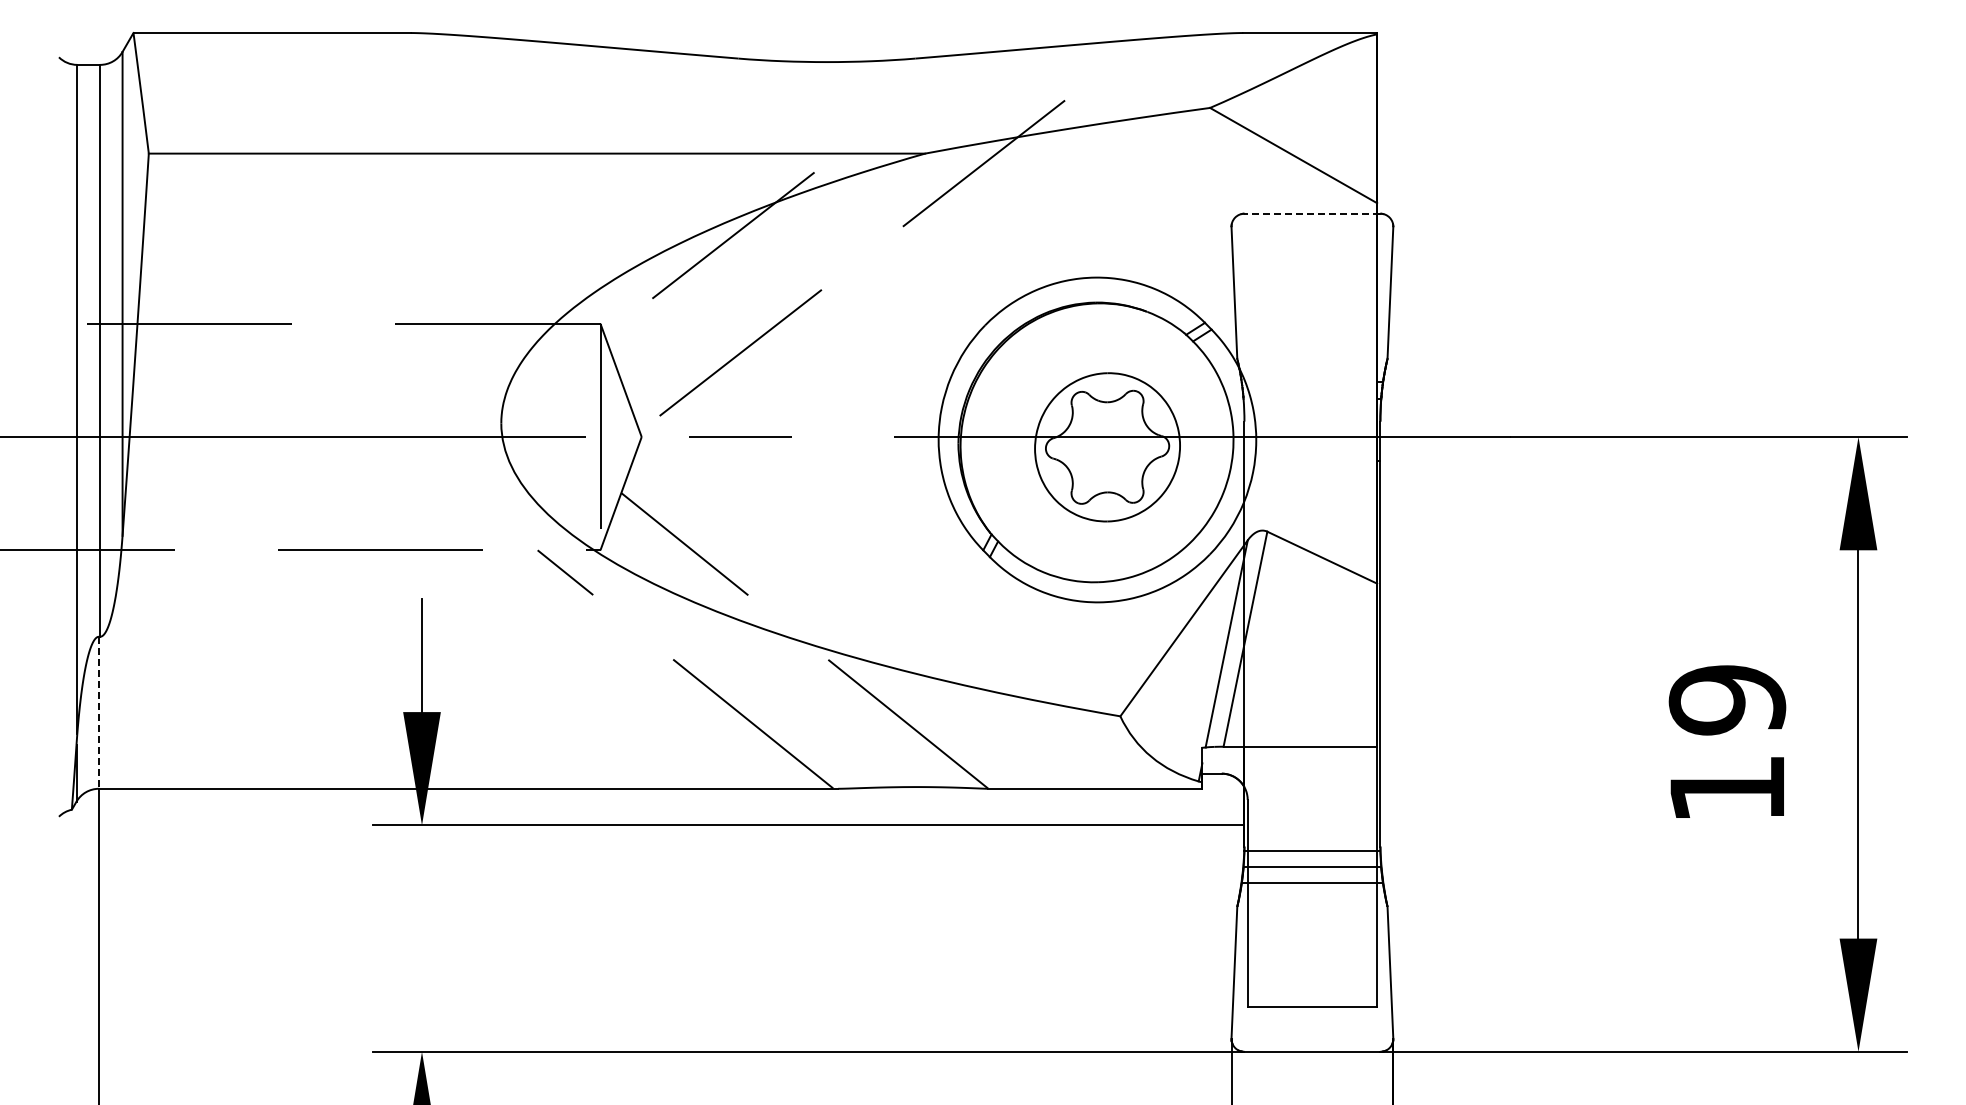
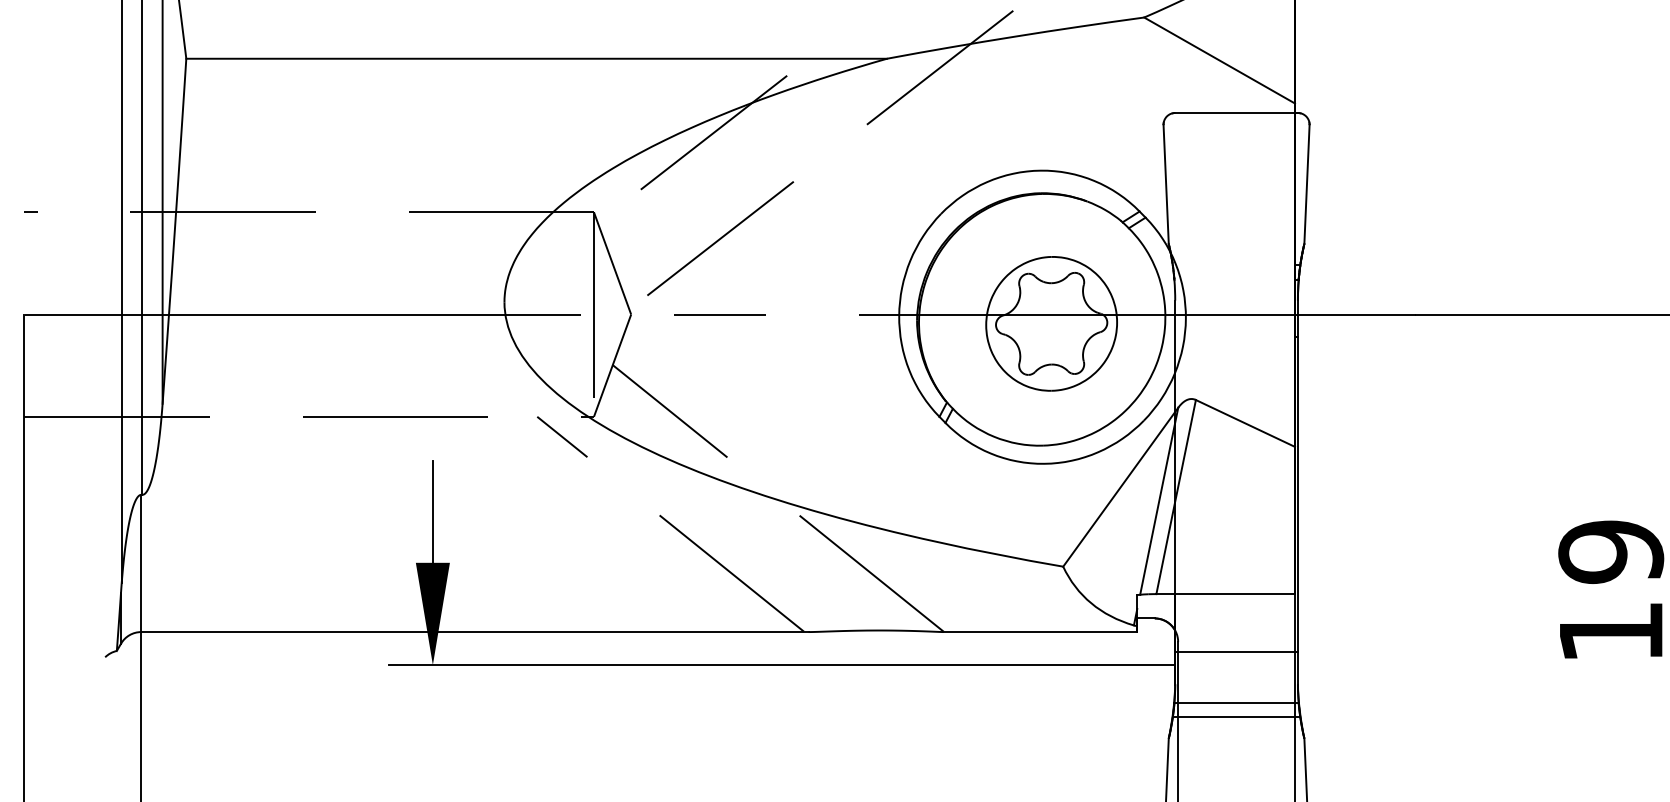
line: (1312, 213) -> (1236, 112), dashed -> solid
line: (98, 713) -> (140, 564), dashed -> solid
line: (1312, 850) -> (1236, 651), moved

